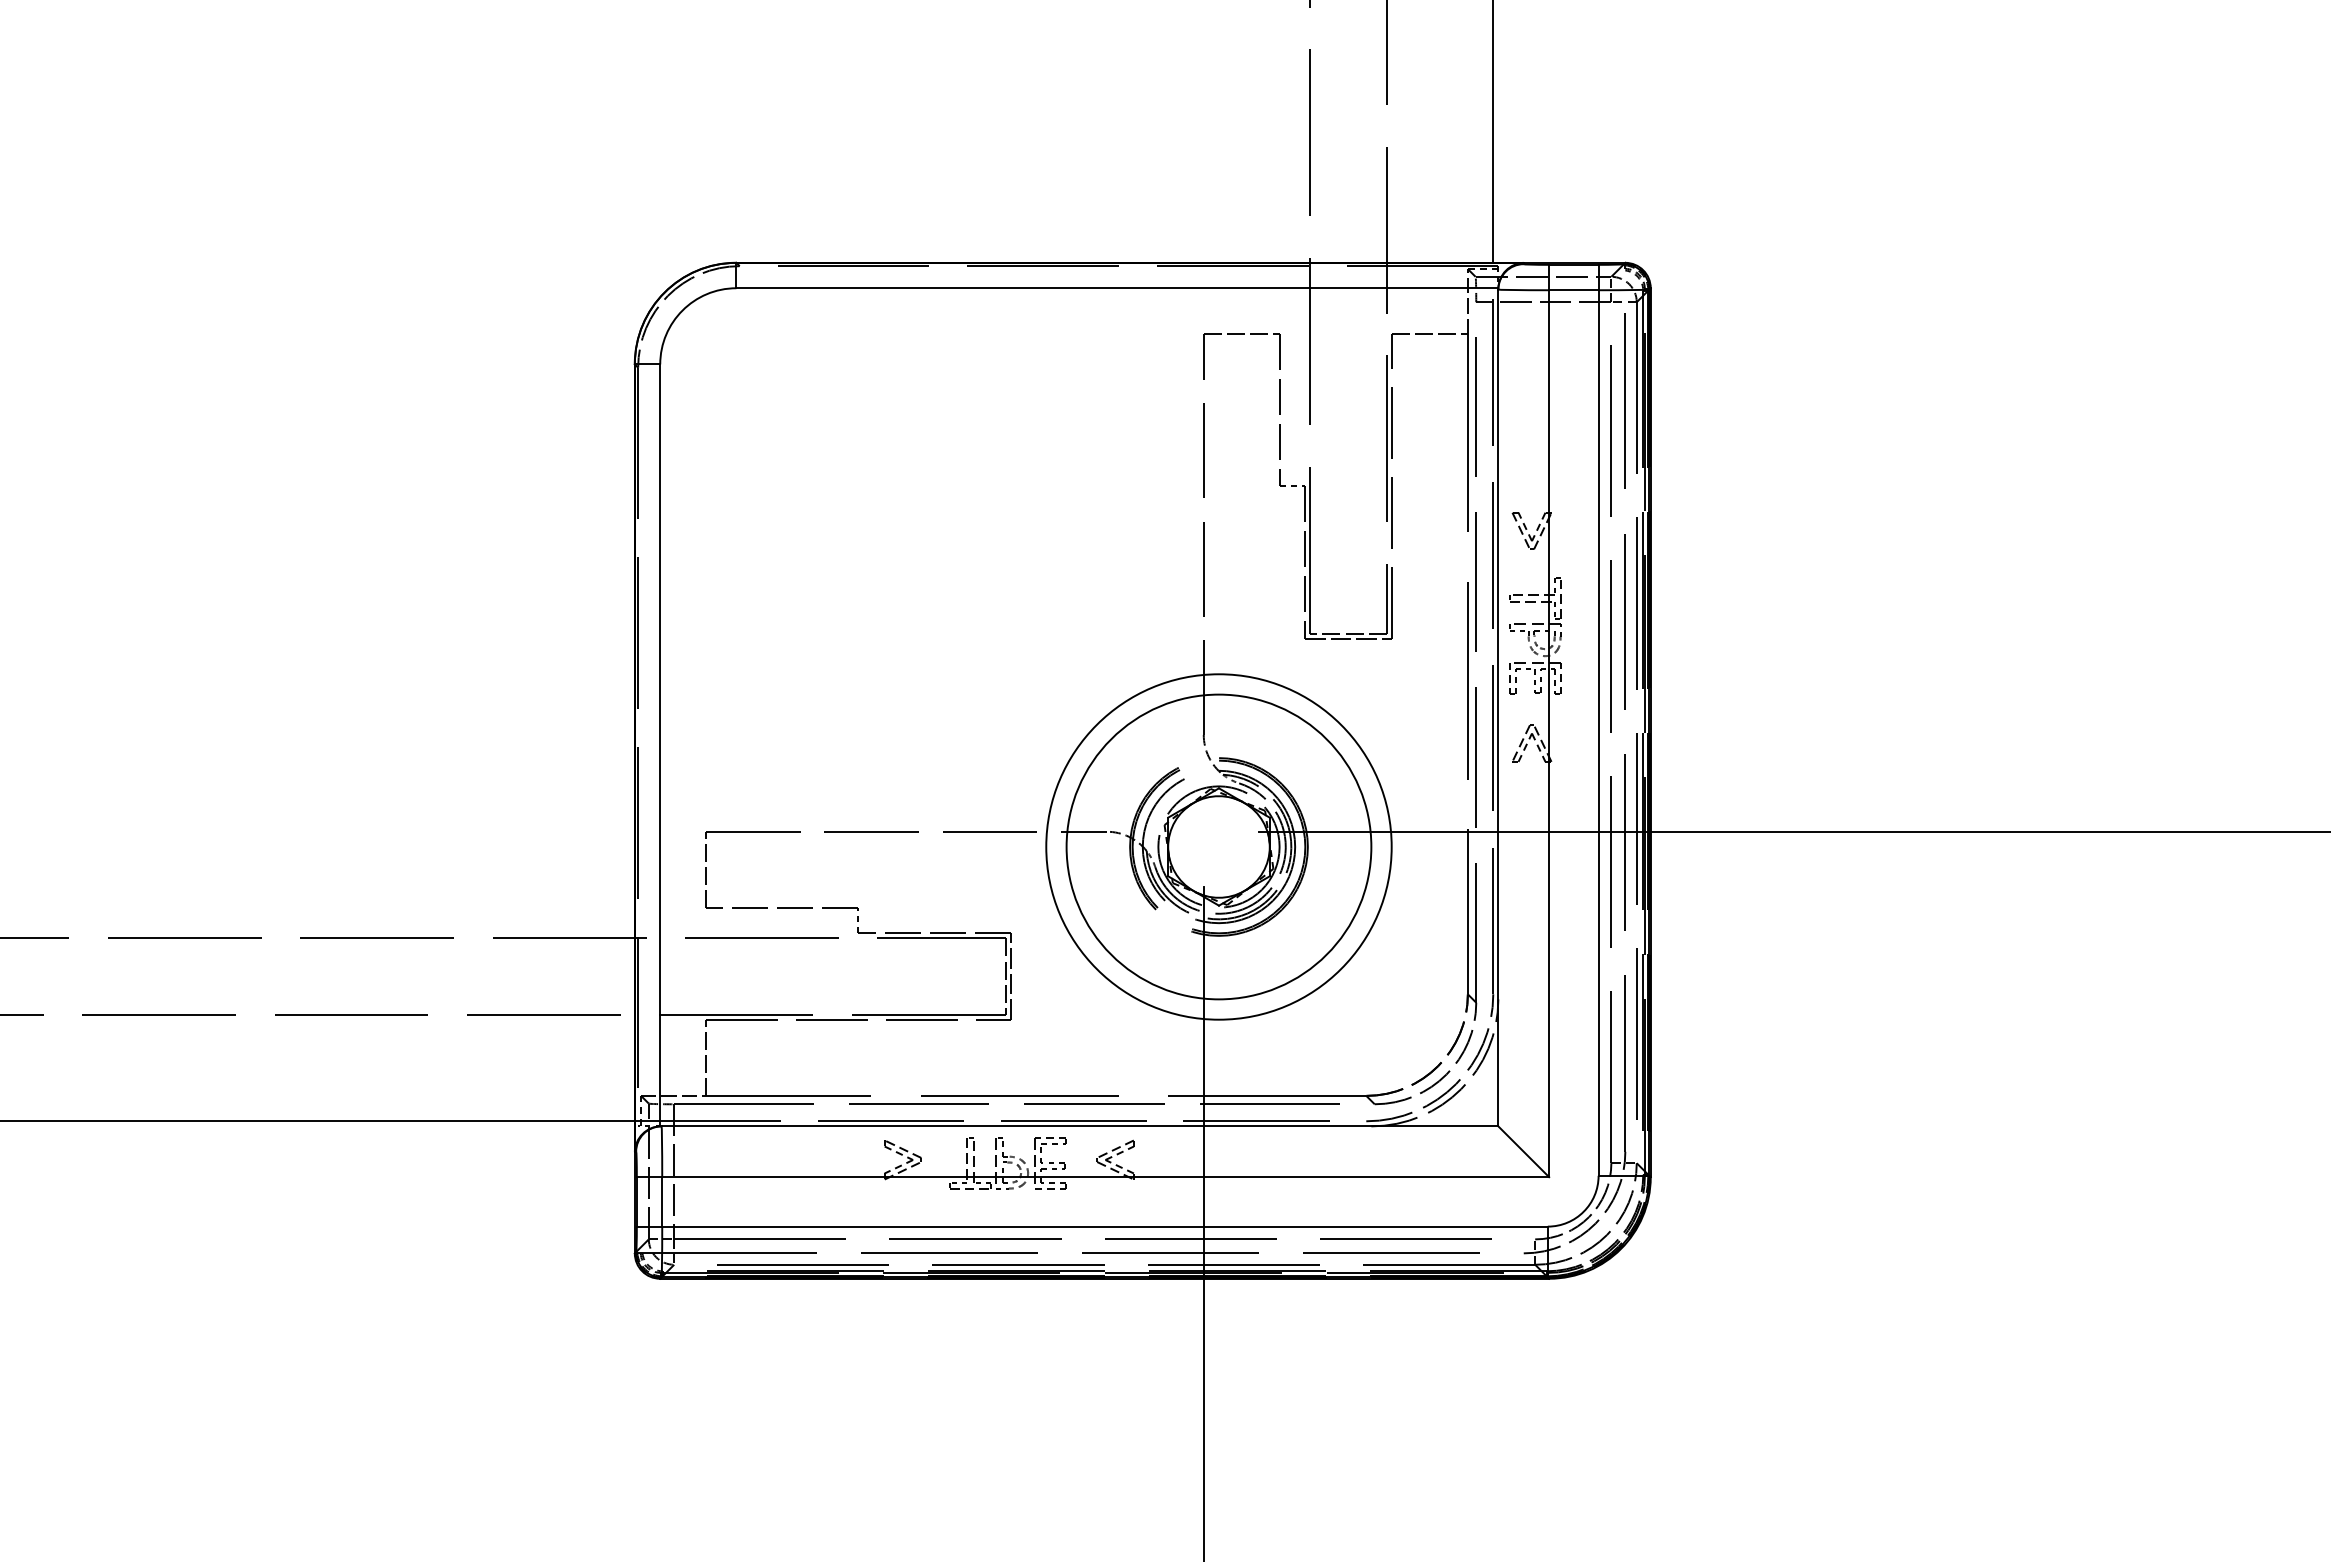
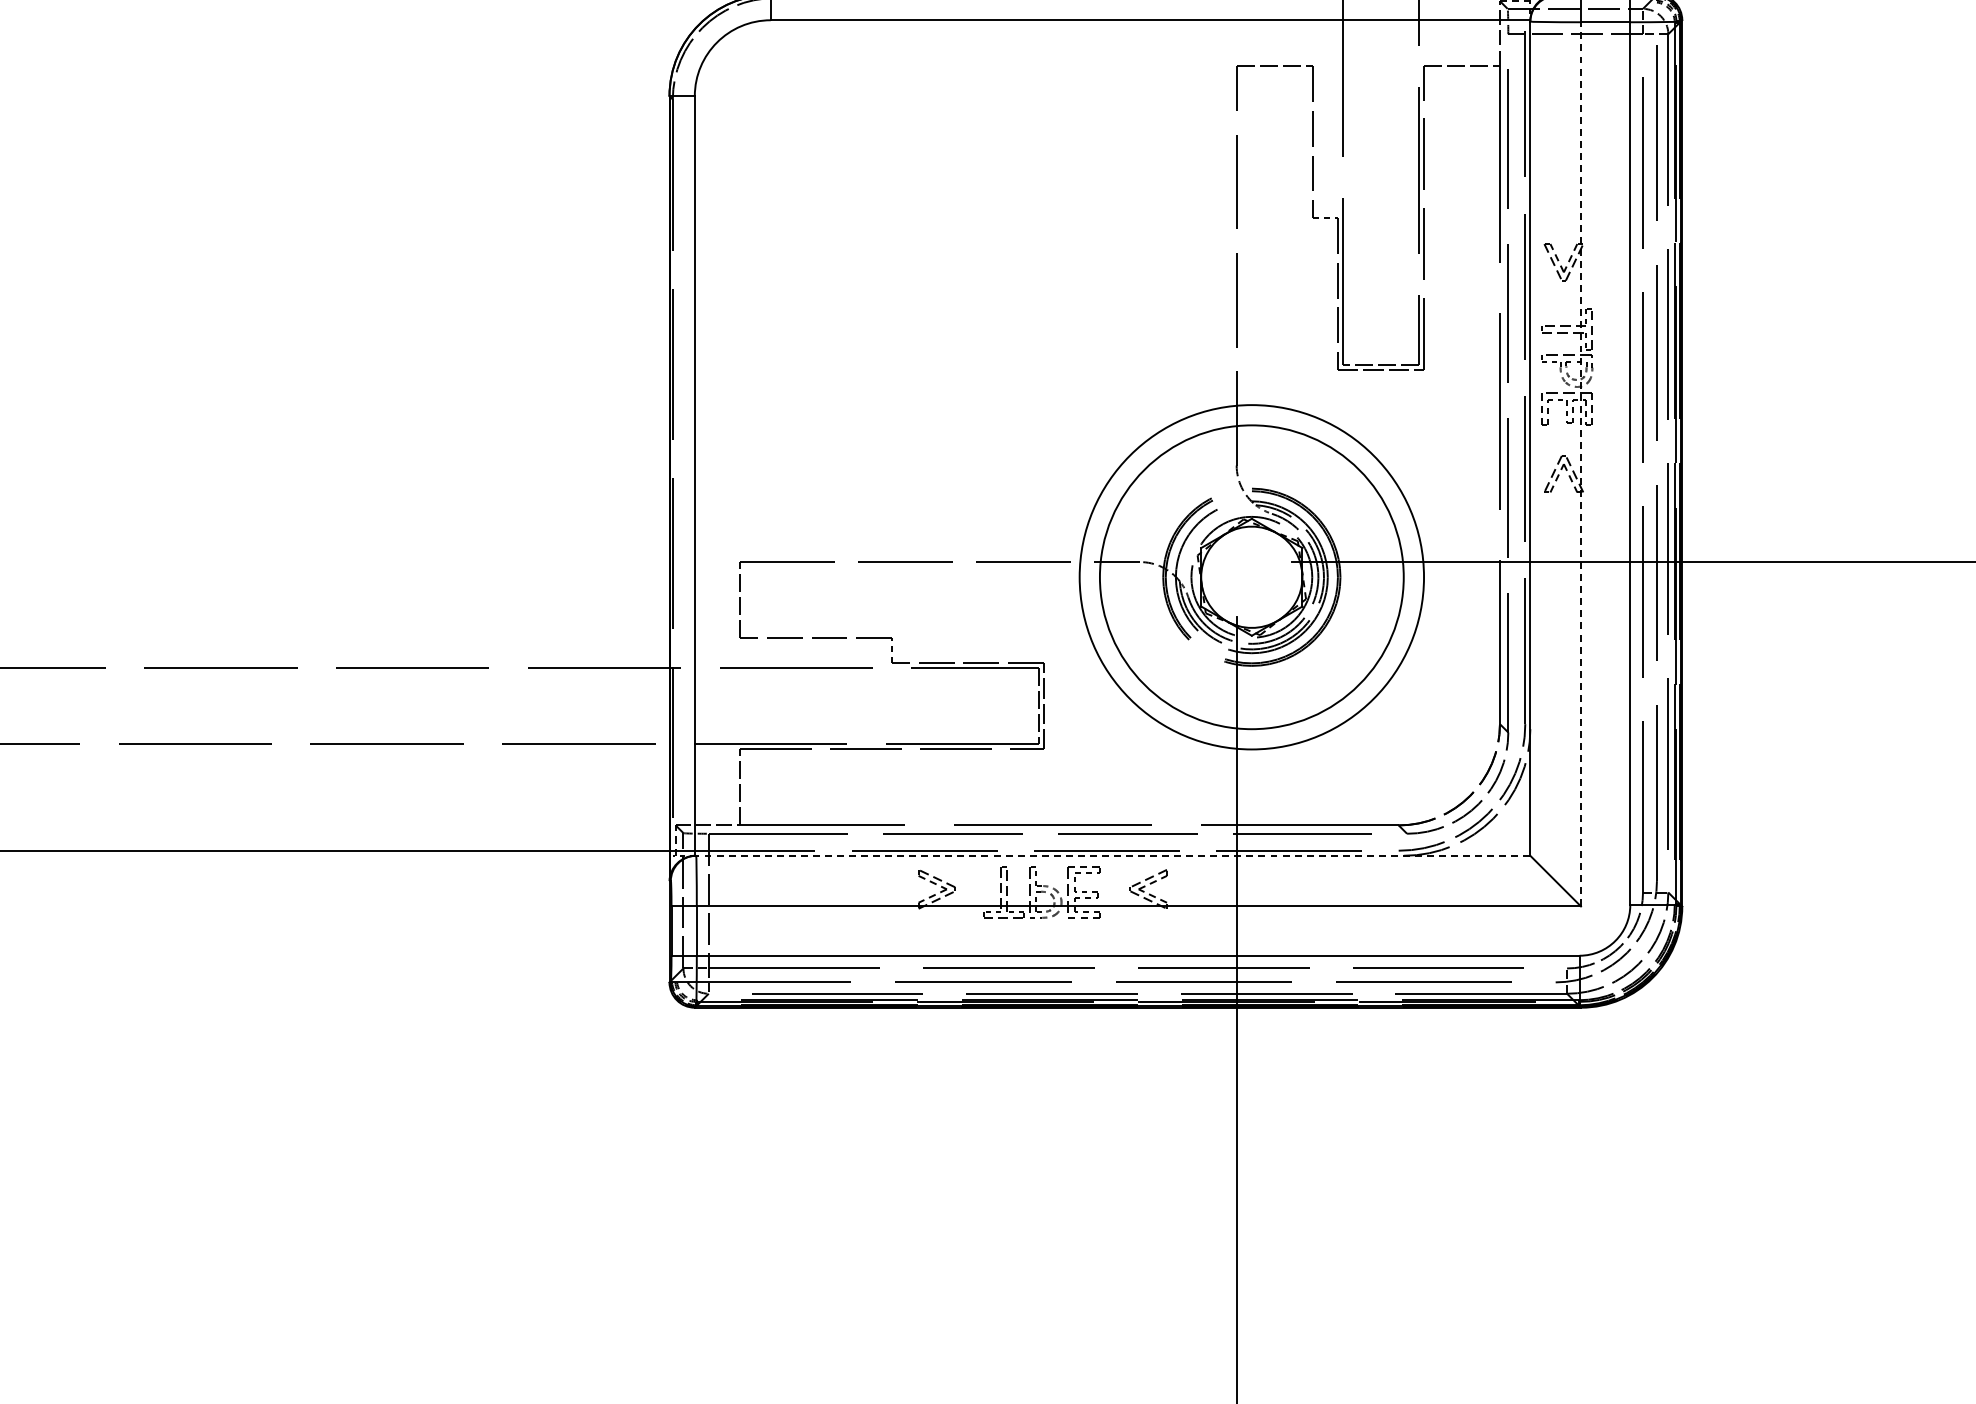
line: (1549, 733) -> (1581, 464), solid -> dashed
line: (1079, 1126) -> (1112, 855), solid -> dashed

